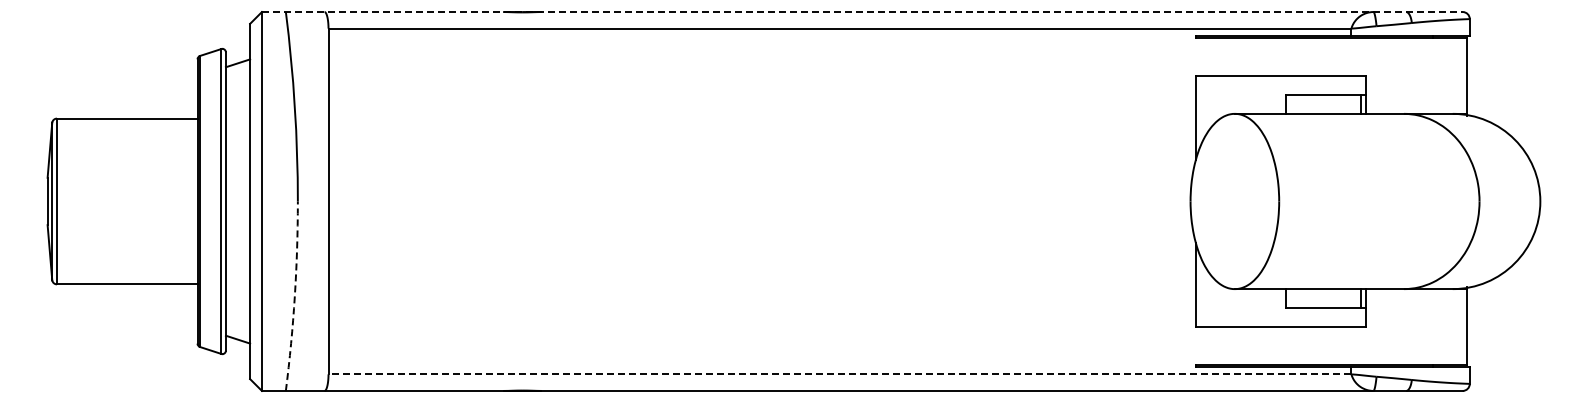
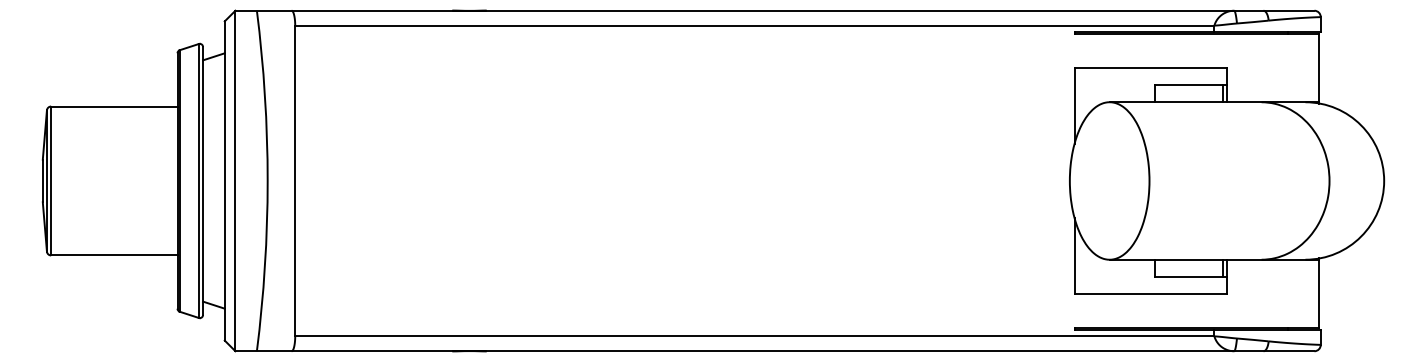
line: (862, 12) -> (775, 11), dashed -> solid
arc: (294, 296) -> (264, 266), dashed -> solid
line: (839, 374) -> (754, 336), dashed -> solid

